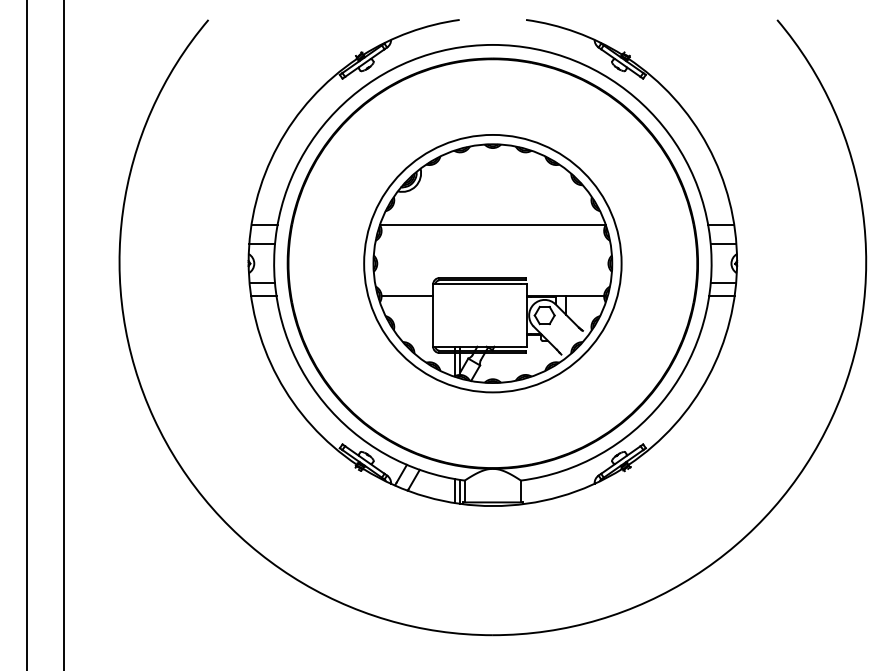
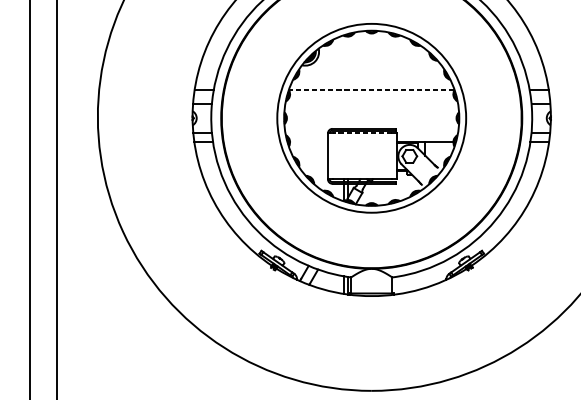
line: (492, 224) -> (371, 89), solid -> dashed
line: (479, 284) -> (361, 133), solid -> dashed
line: (407, 296) -> (309, 142), removed

